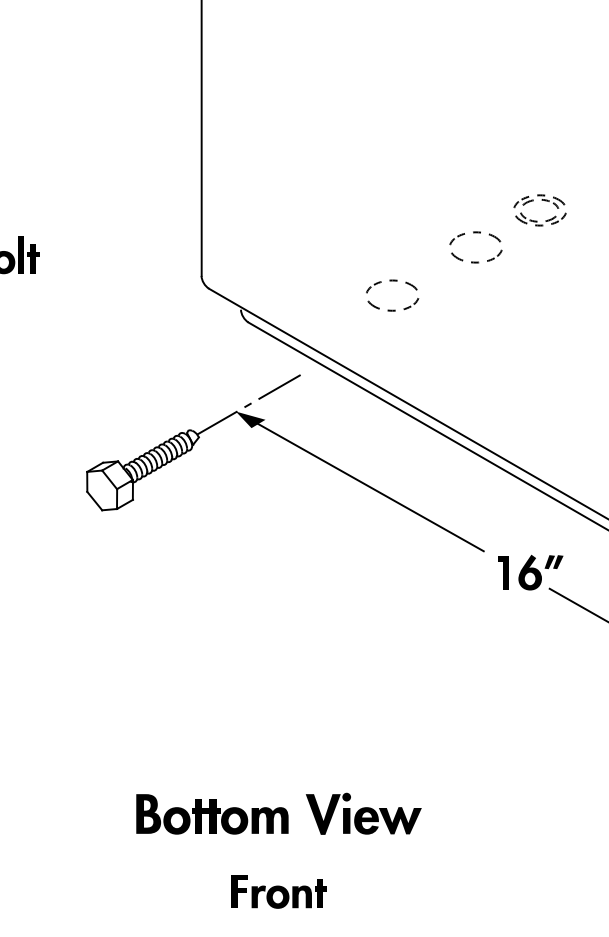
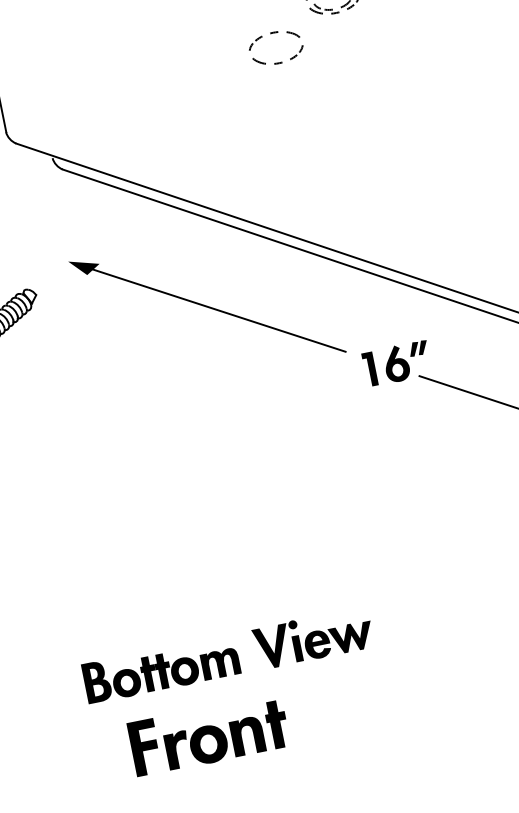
part: (392, 281) -> (199, 99), removed
line: (248, 404) -> (79, 251), removed
part: (278, 813) -> (227, 655), moved
part: (278, 891) -> (208, 735), size x1.6

